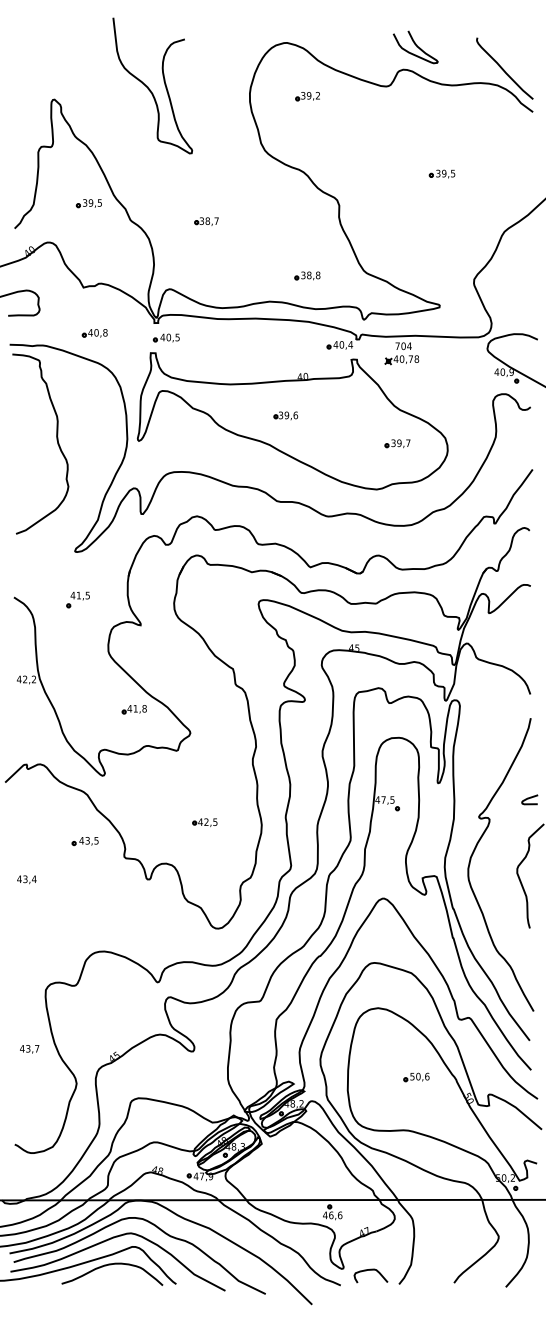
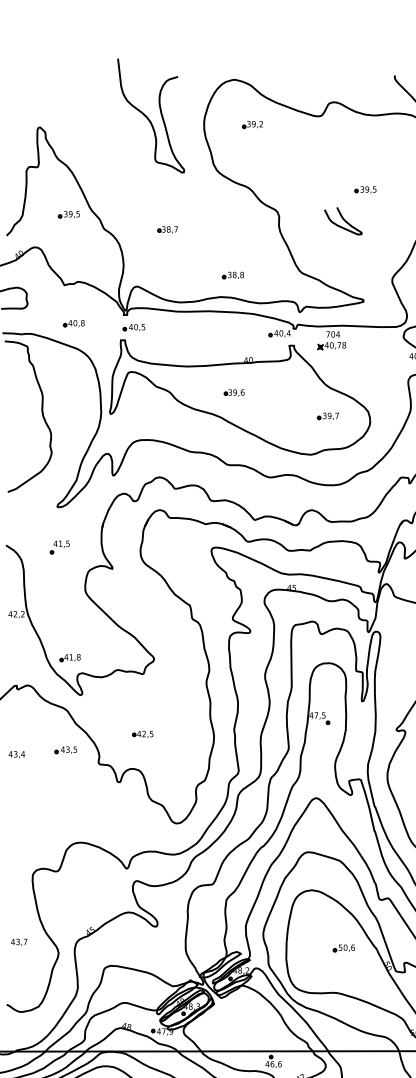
curve: (416, 46) -> (343, 220), moved
curve: (148, 86) -> (147, 116), moved
part: (307, 275) -> (233, 275), moved
part: (133, 709) -> (69, 657), moved
part: (204, 822) -> (142, 734), moved
text: (26, 879) -> (16, 754), moved
text: (29, 1049) -> (19, 942), moved

